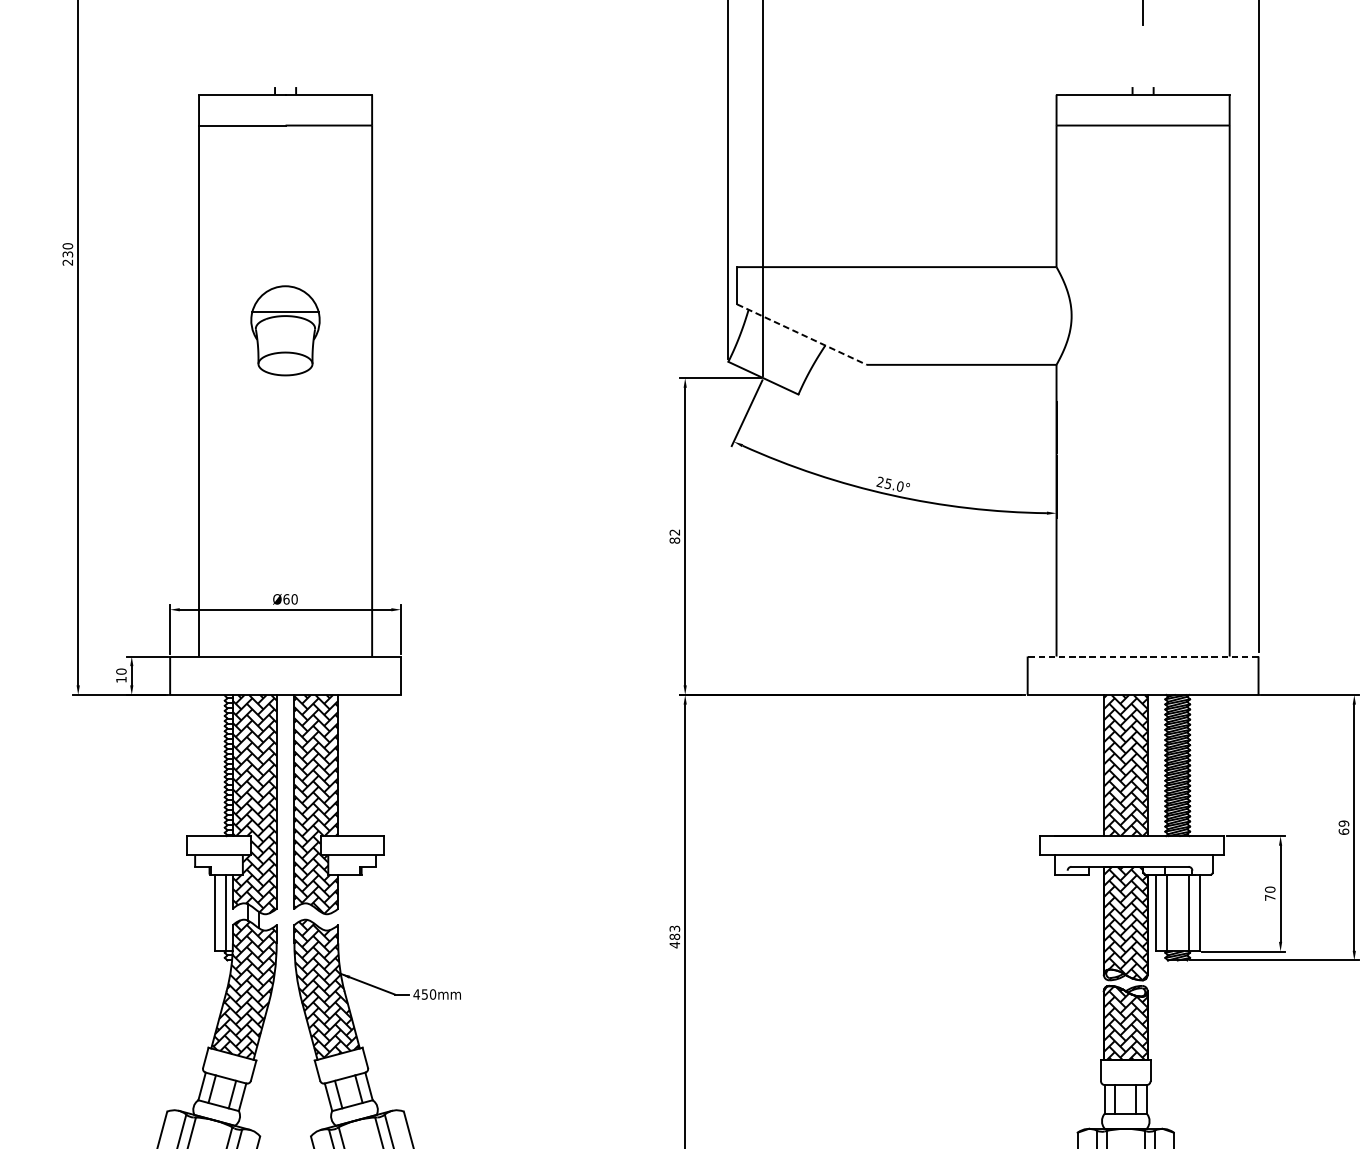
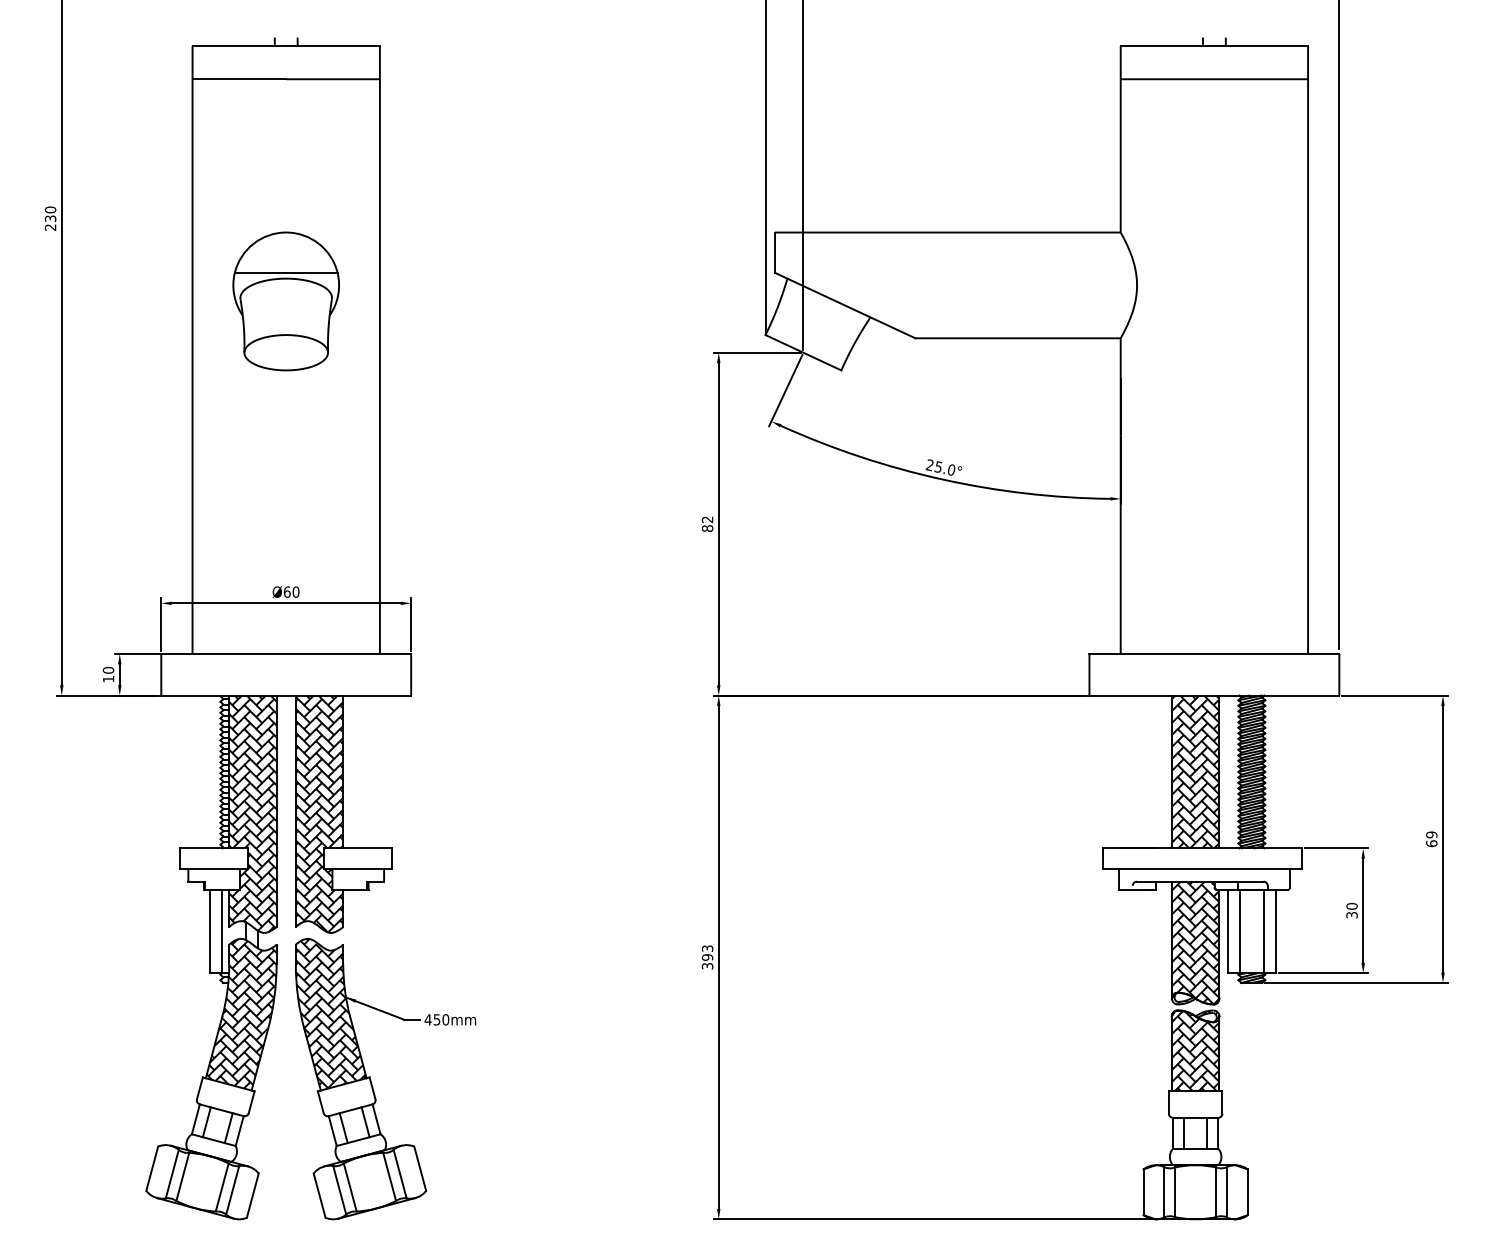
part: (284, 330) -> (285, 301), size x1.43
line: (802, 334) -> (845, 305), dashed -> solid
line: (1143, 656) -> (1214, 653), dashed -> solid
text: (1269, 898) -> (1351, 915), 70 -> 30
text: (674, 940) -> (707, 961), 483 -> 393

